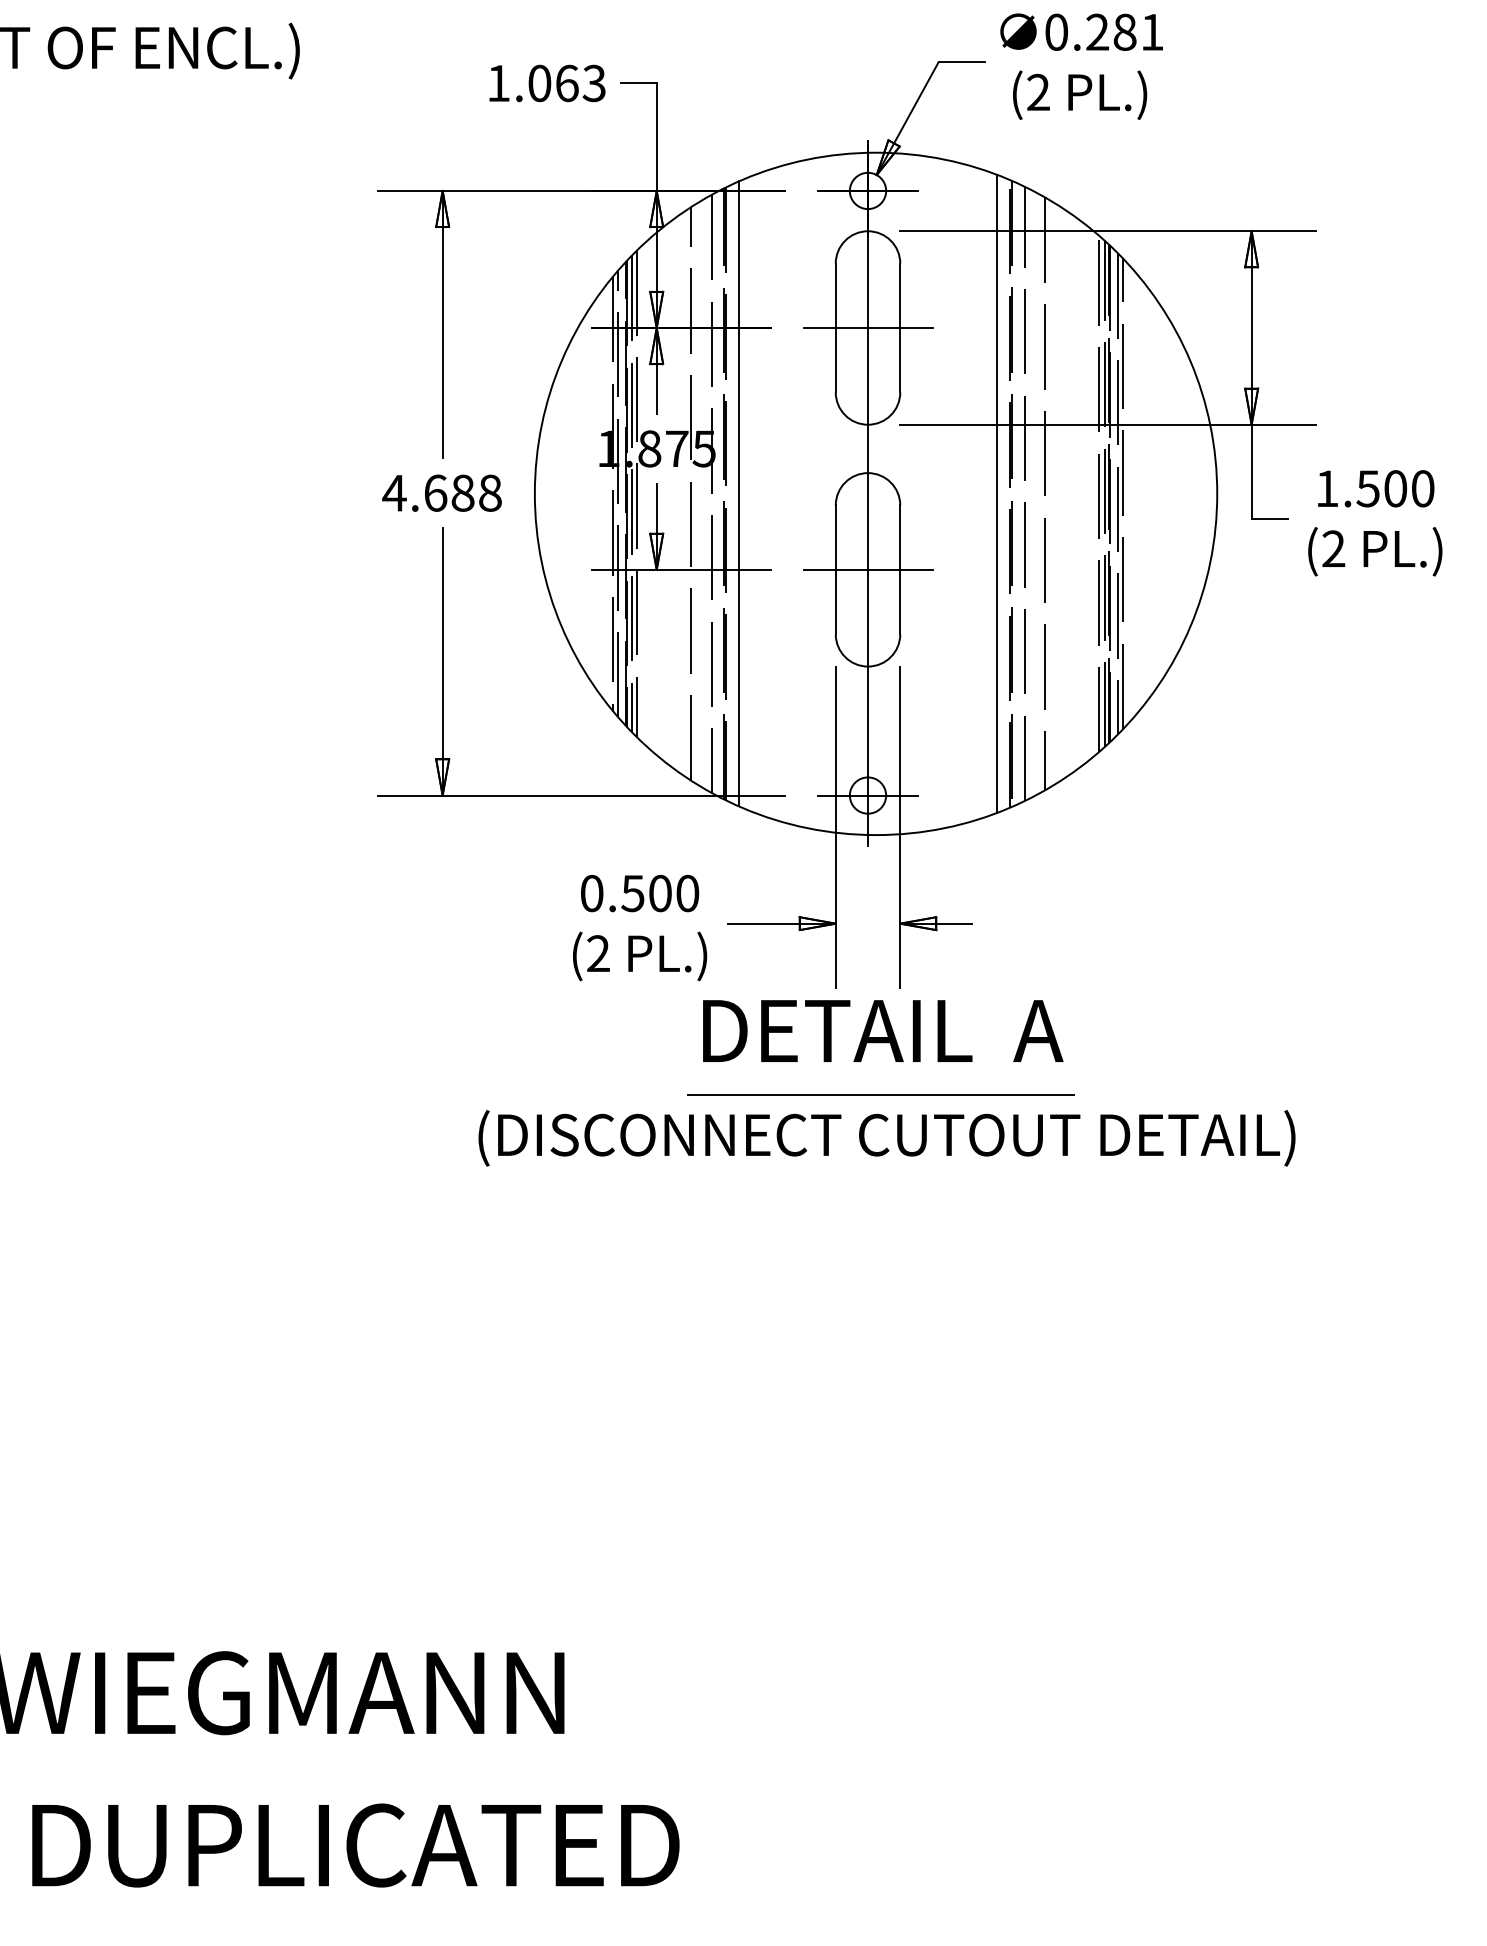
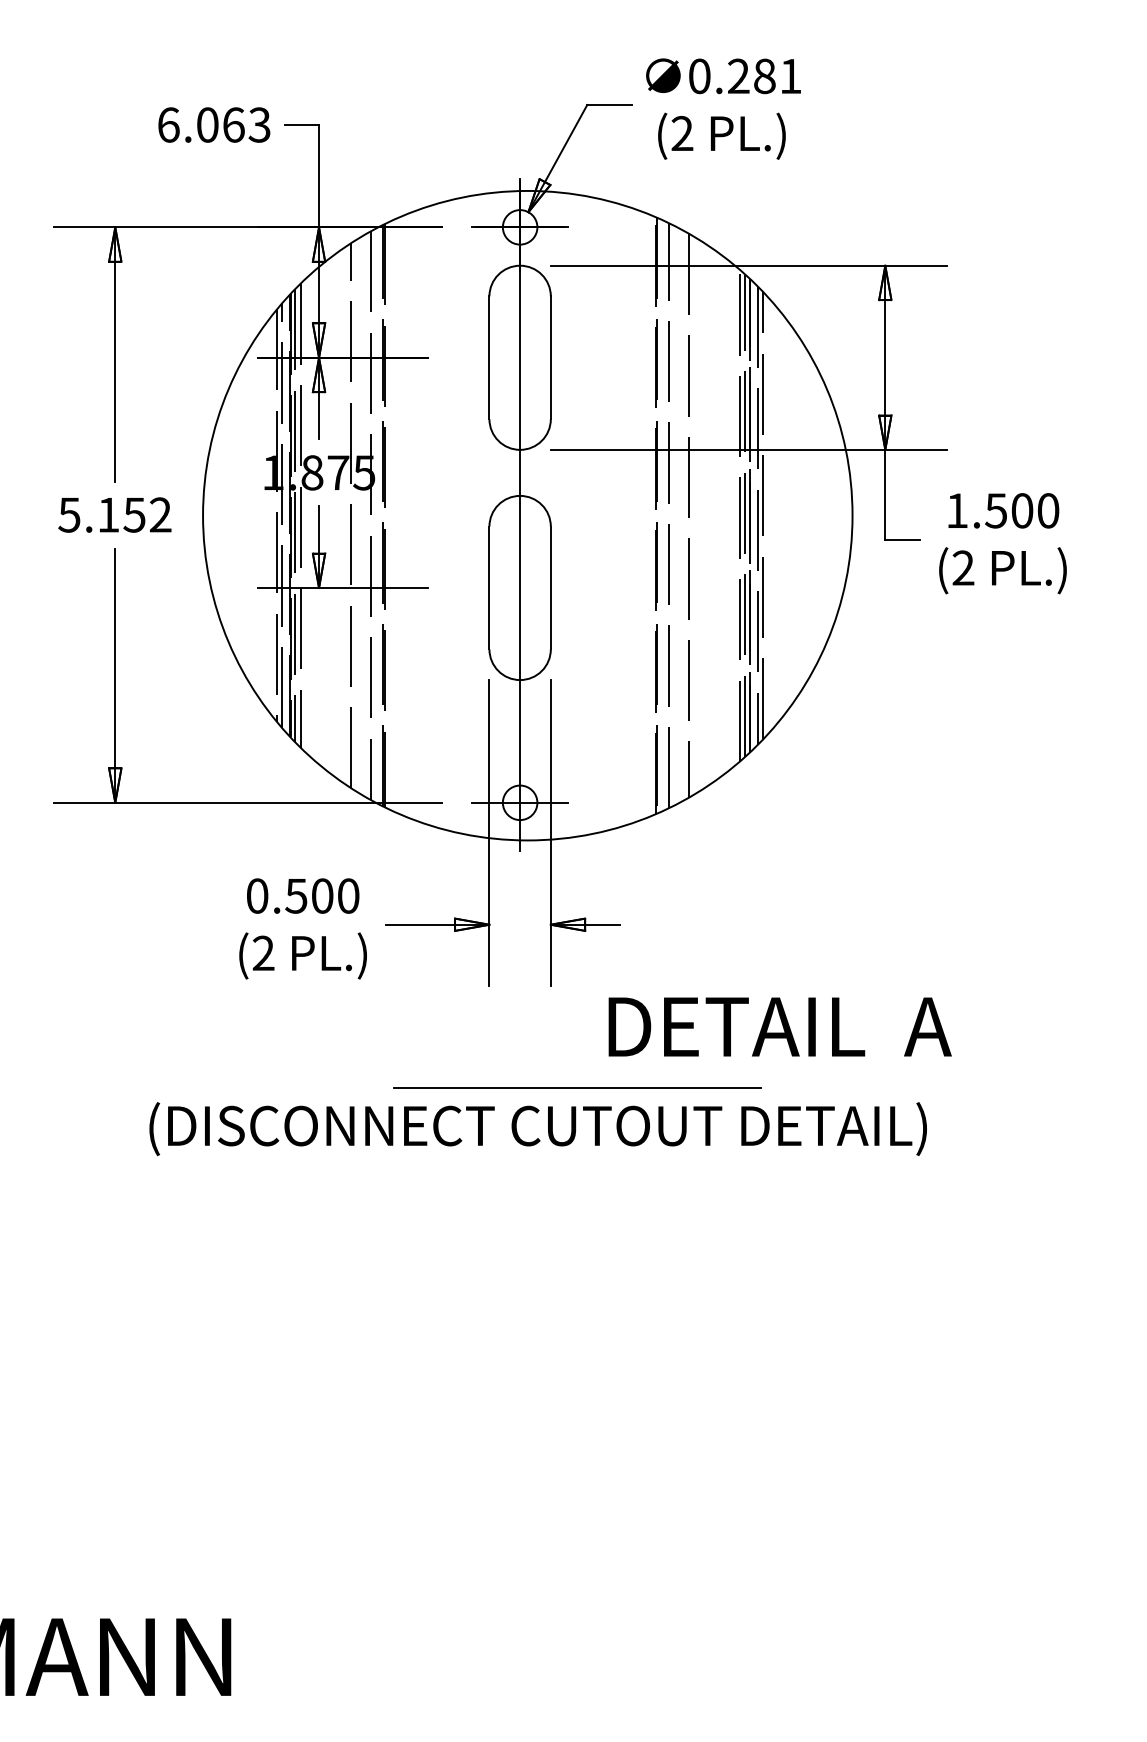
text: (499, 83) -> (169, 125), 1.063 -> 6.063
line: (867, 328) -> (519, 358), removed
text: (441, 492) -> (114, 514), 4.688 -> 5.152
line: (739, 493) -> (397, 515), removed
line: (997, 493) -> (643, 515), removed
line: (867, 569) -> (519, 587), removed
text: (883, 1030) -> (780, 1026), moved
line: (880, 1094) -> (576, 1087), moved

